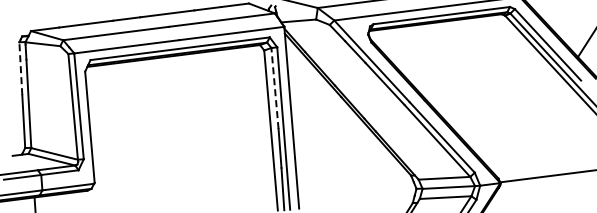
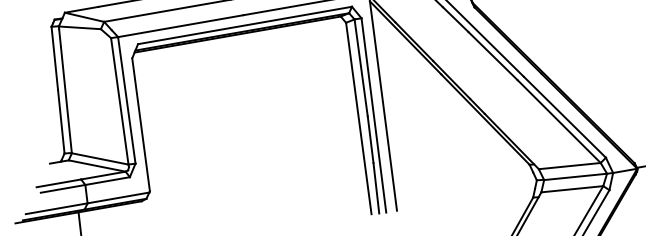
line: (20, 68) -> (54, 58), dashed -> solid
line: (274, 88) -> (360, 67), dashed -> solid

